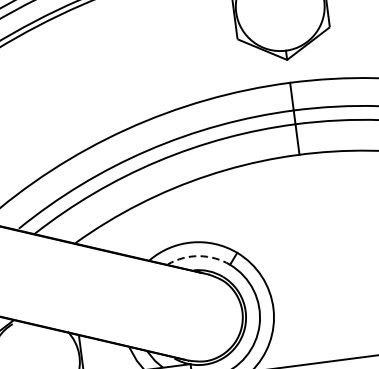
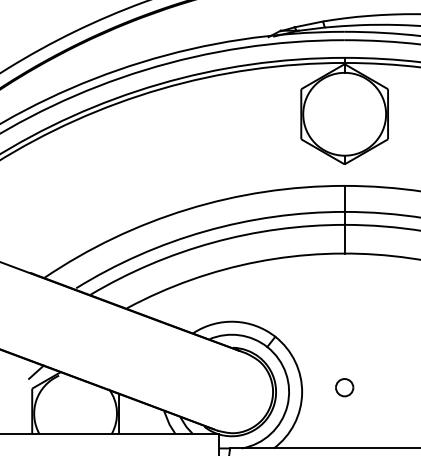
arc: (198, 256) -> (239, 335), dashed -> solid
part: (317, 297) -> (344, 387), added

